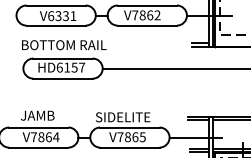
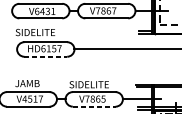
text: (157, 15) -> (114, 11), V7862 -> V7867
text: (58, 16) -> (42, 11), V6331 -> V6431
text: (63, 45) -> (46, 32), BOTTOM RAIL -> SIDELITE
line: (63, 78) -> (46, 56), solid -> dashed
text: (44, 137) -> (32, 99), V7864 -> V4517
line: (129, 147) -> (93, 106), solid -> dashed

